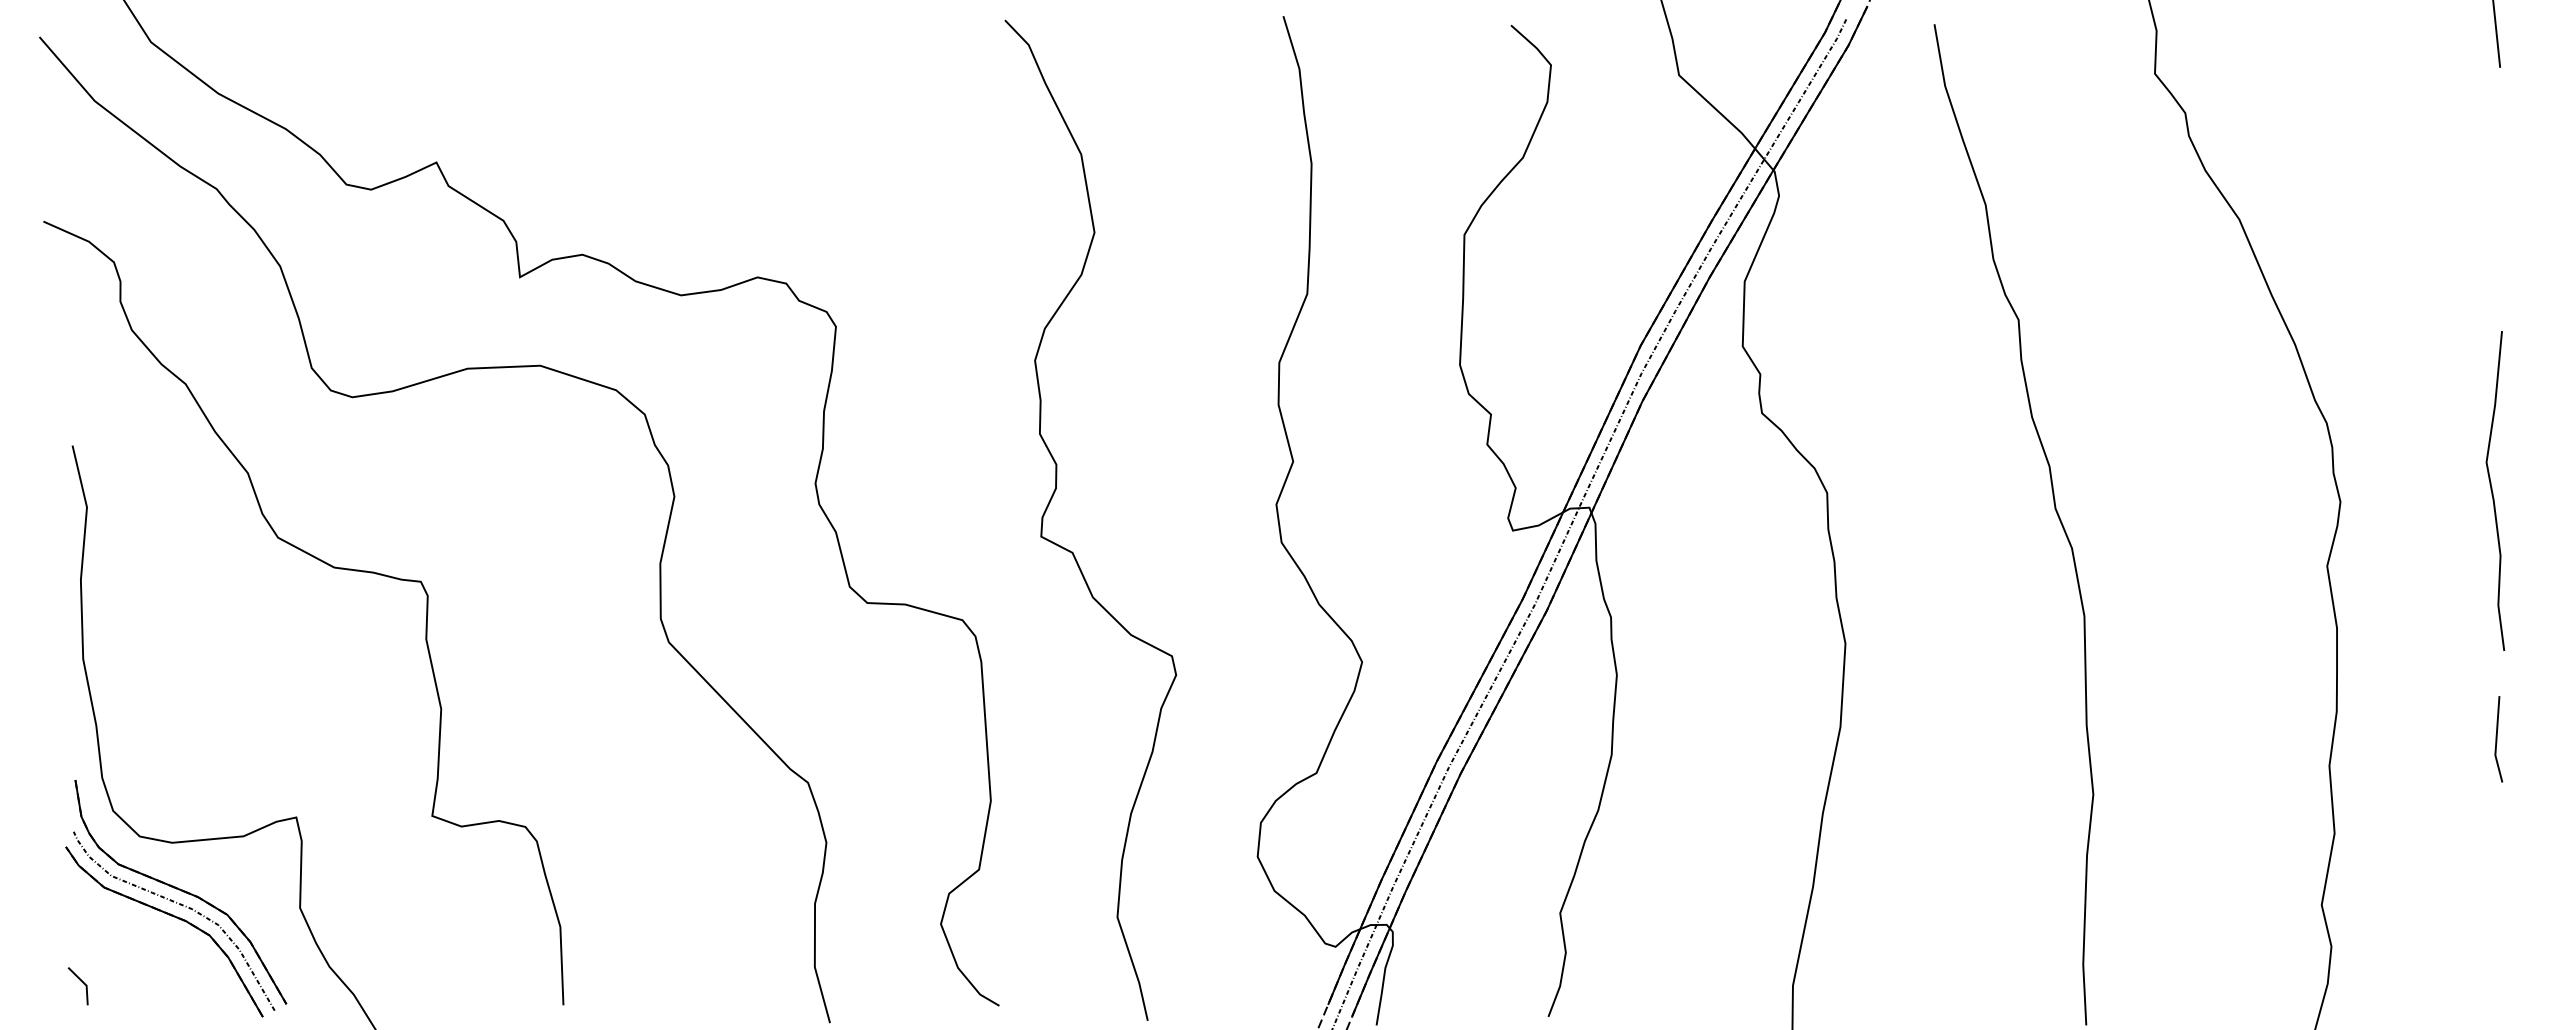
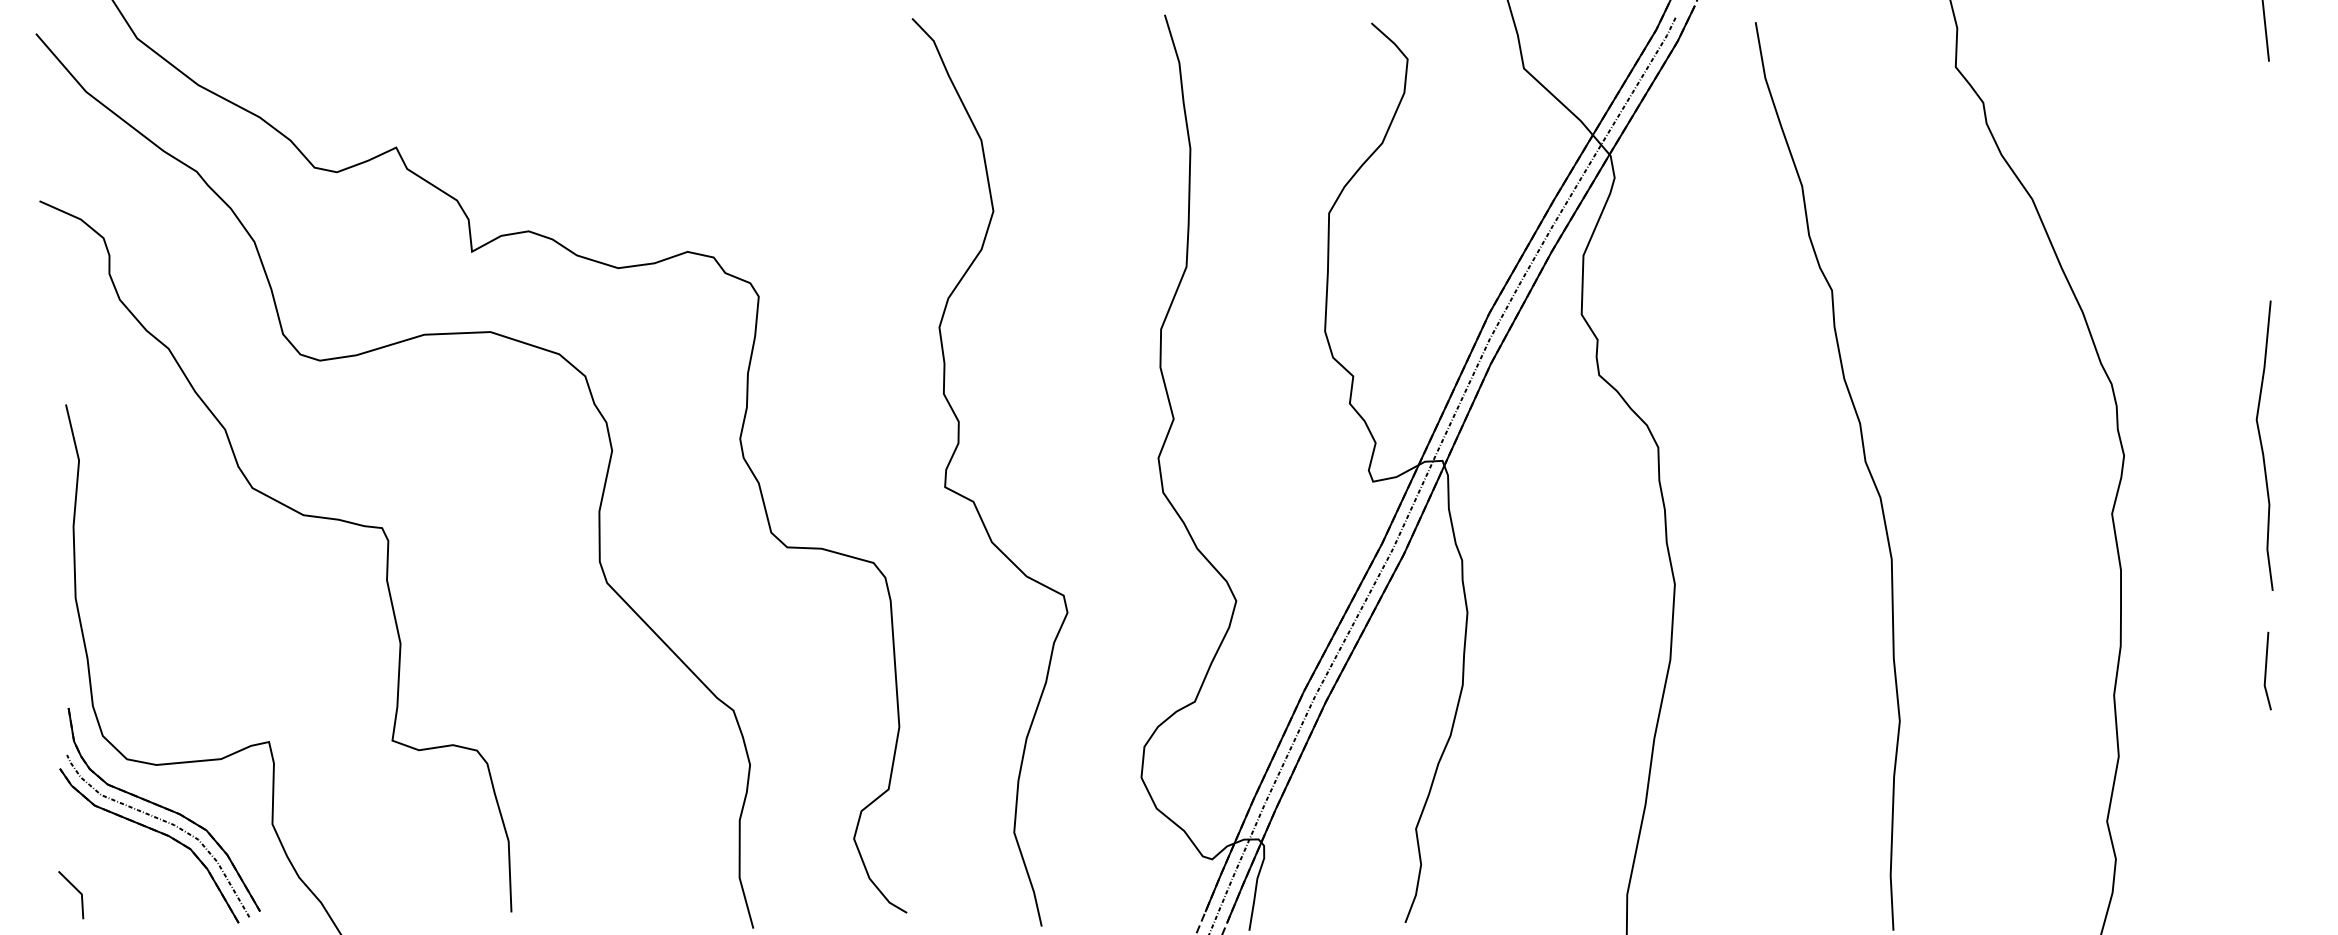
part: (77, 986) -> (70, 895), size x1.4

